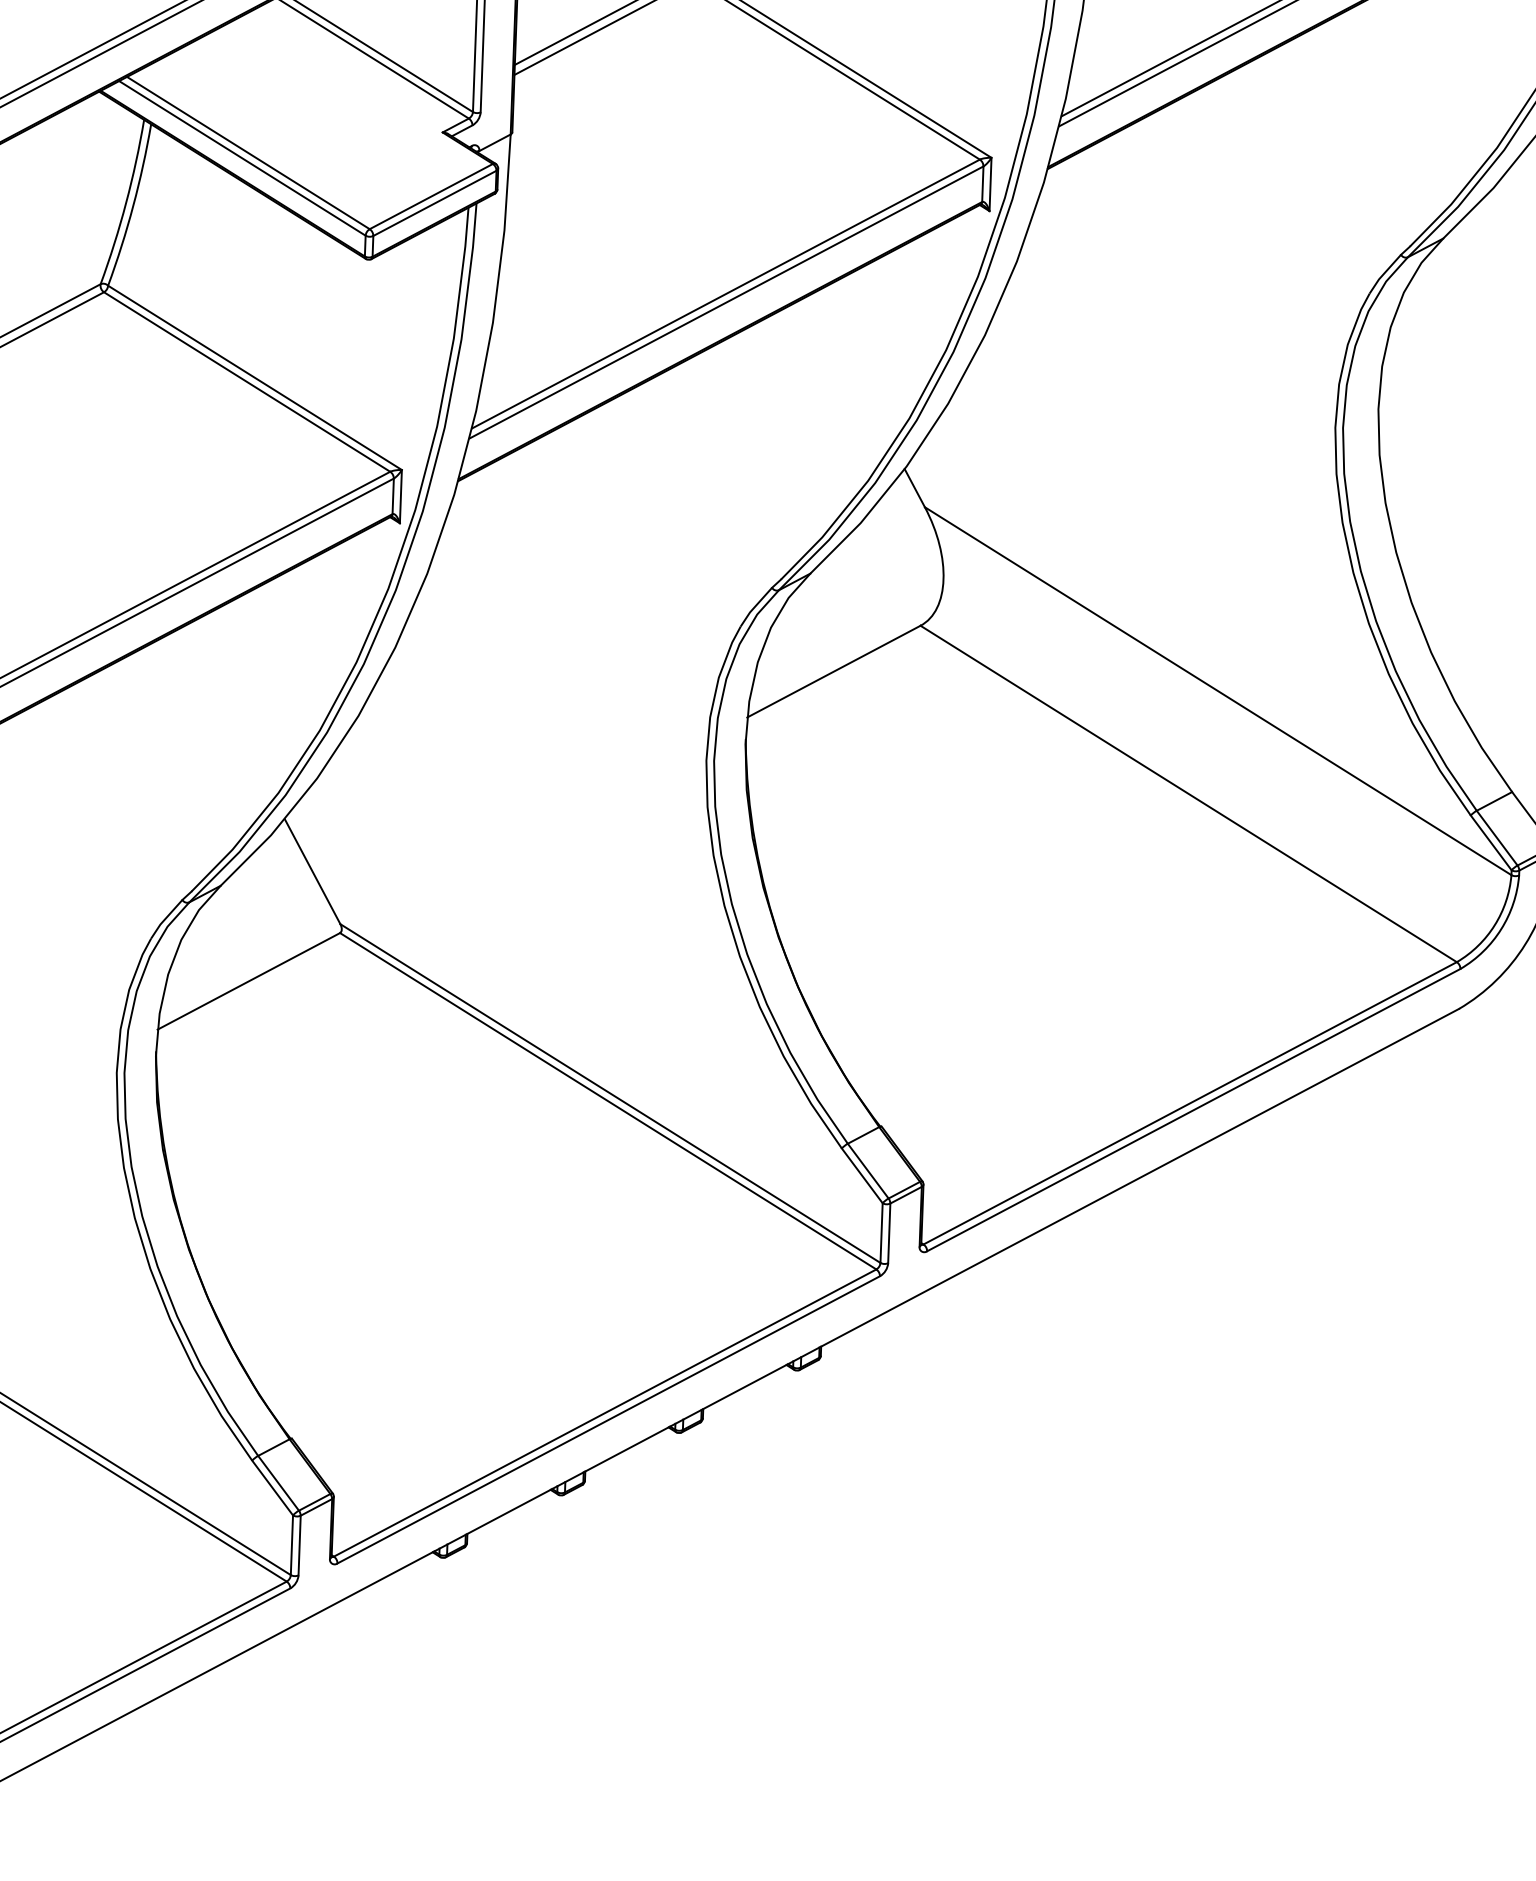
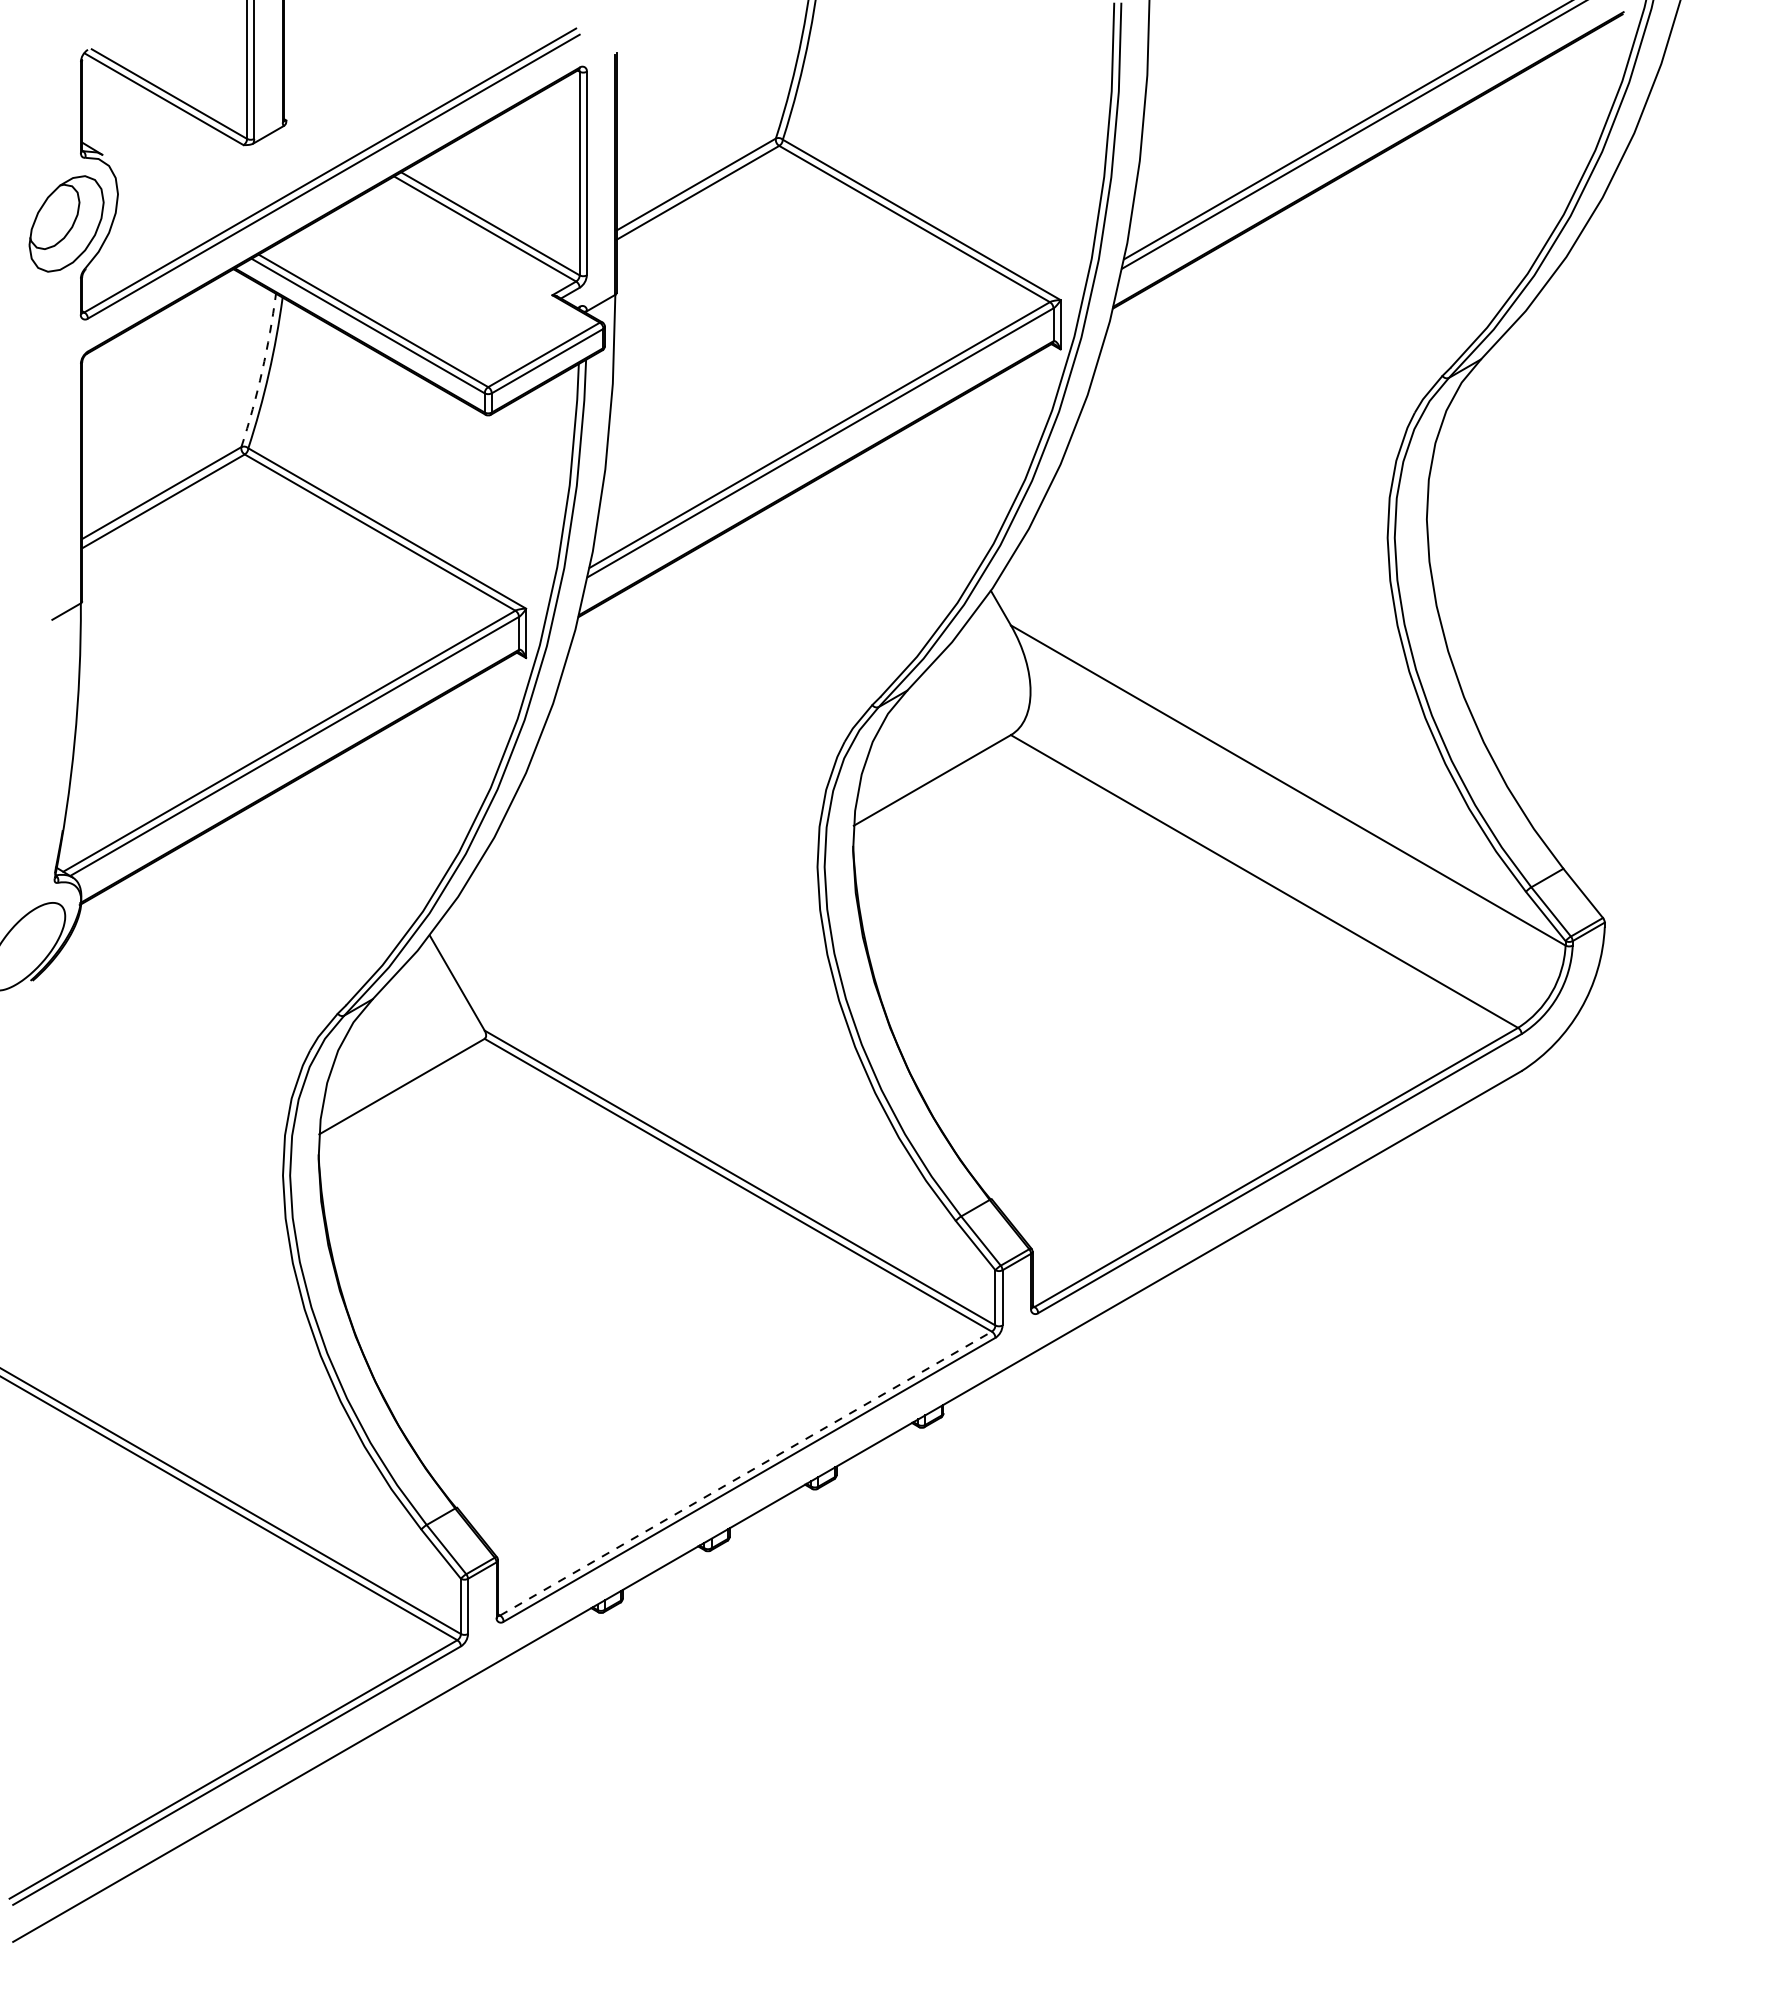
arc: (126, 203) -> (262, 371), solid -> dashed
line: (605, 1412) -> (746, 1473), solid -> dashed

